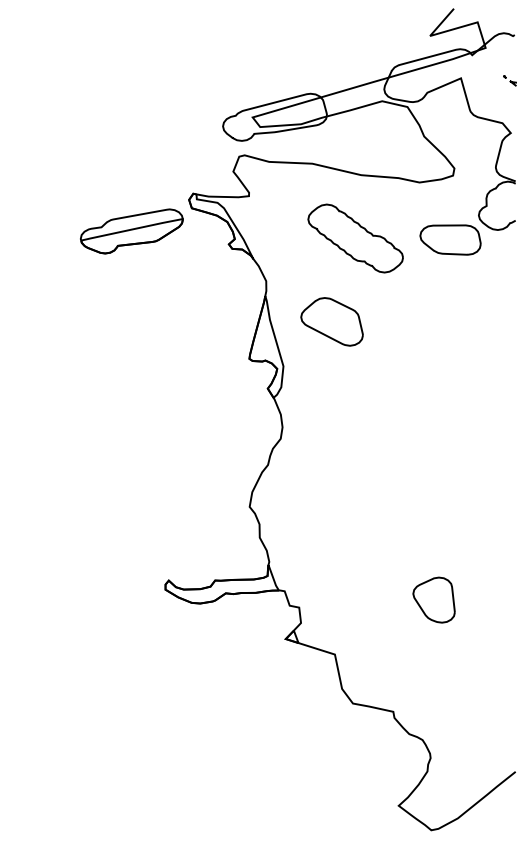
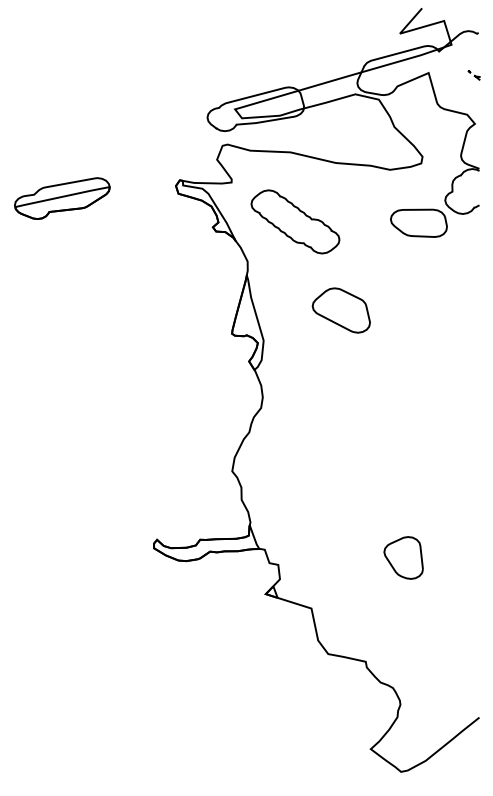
part: (131, 231) -> (62, 198), moved
part: (355, 238) -> (295, 221), moved
part: (331, 321) -> (340, 310), moved

